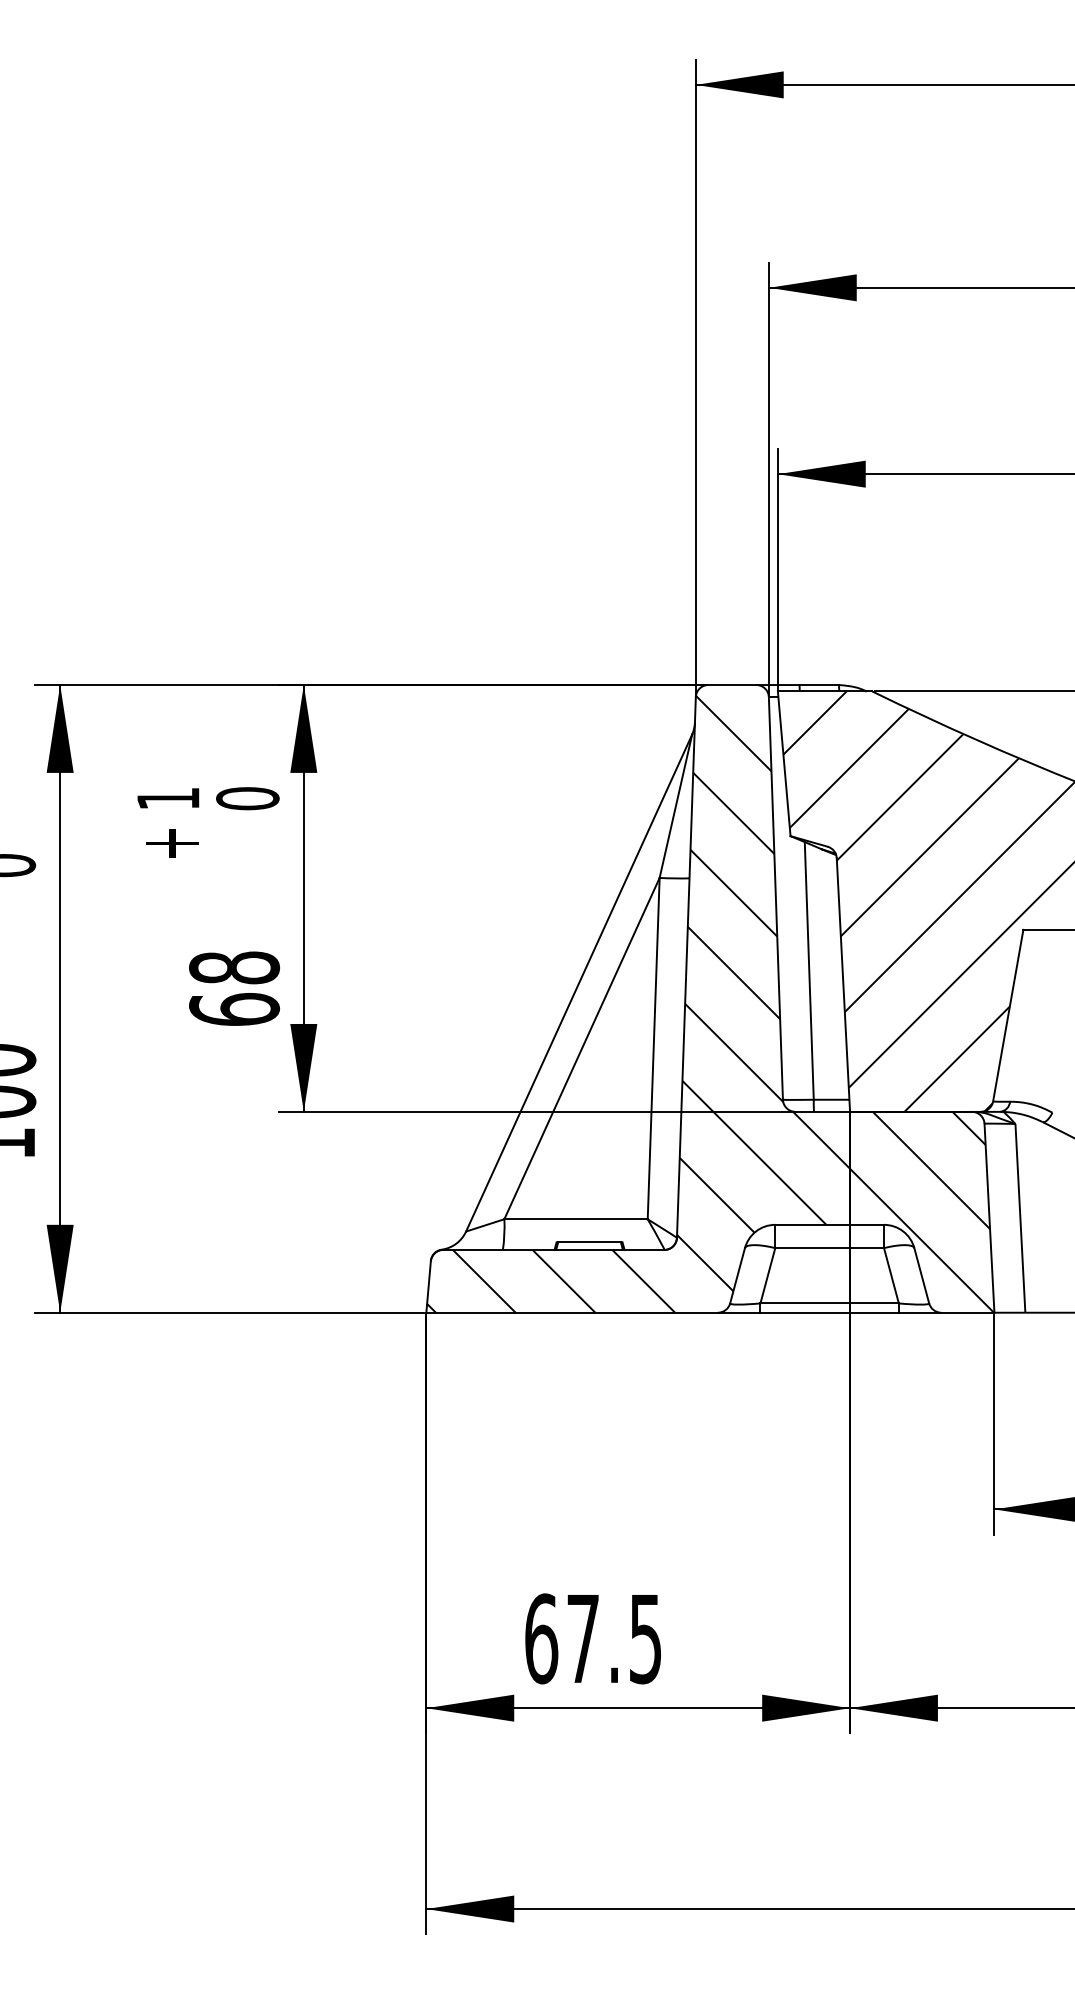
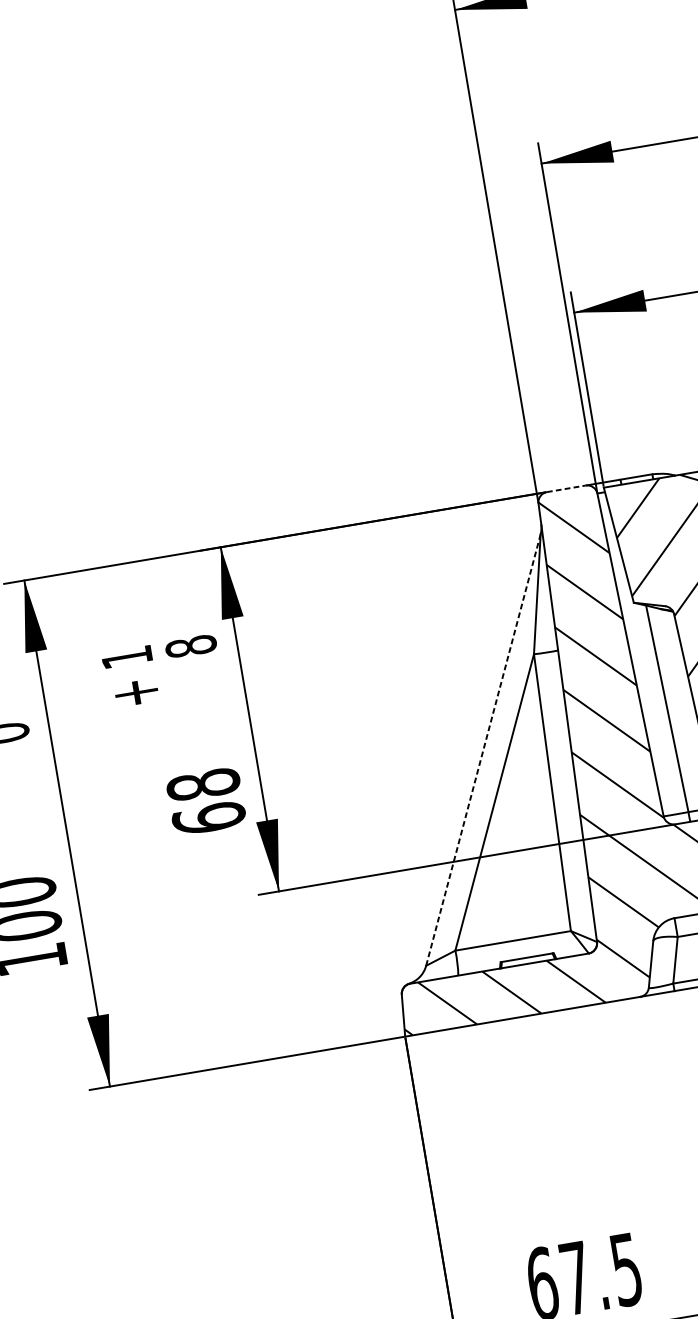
line: (732, 685) -> (566, 489), solid -> dashed
text: (247, 798) -> (190, 646), 0 -> 8
line: (579, 983) -> (483, 750), solid -> dashed

